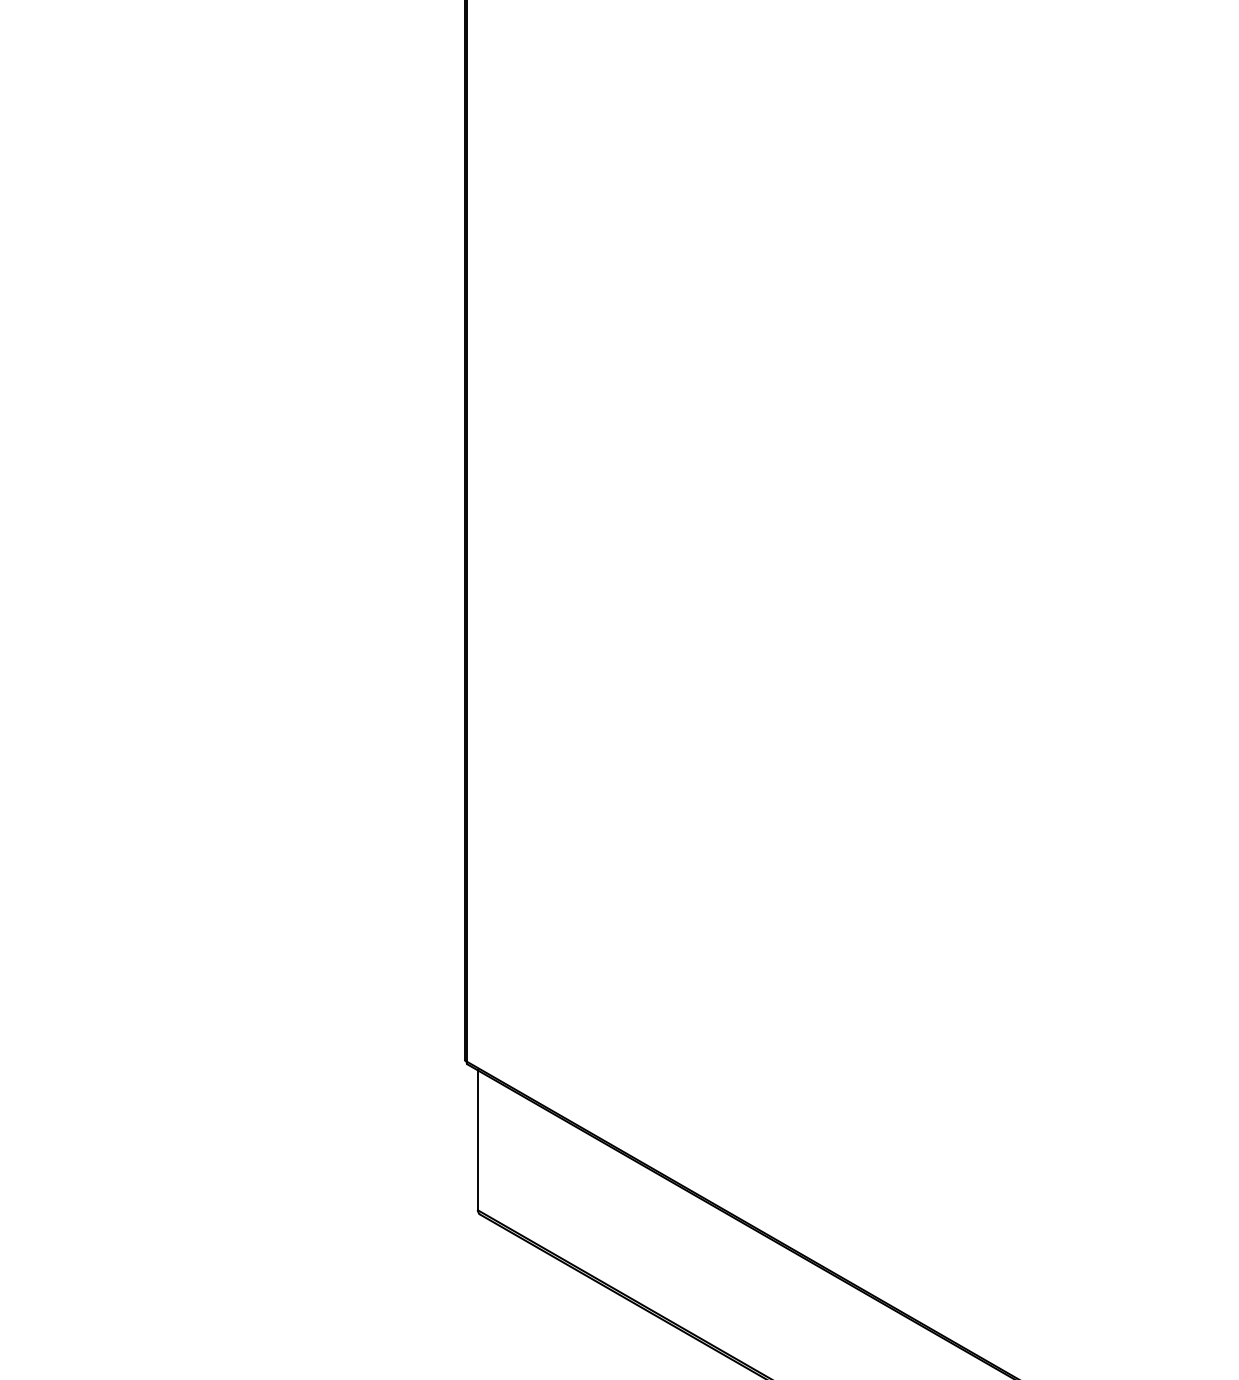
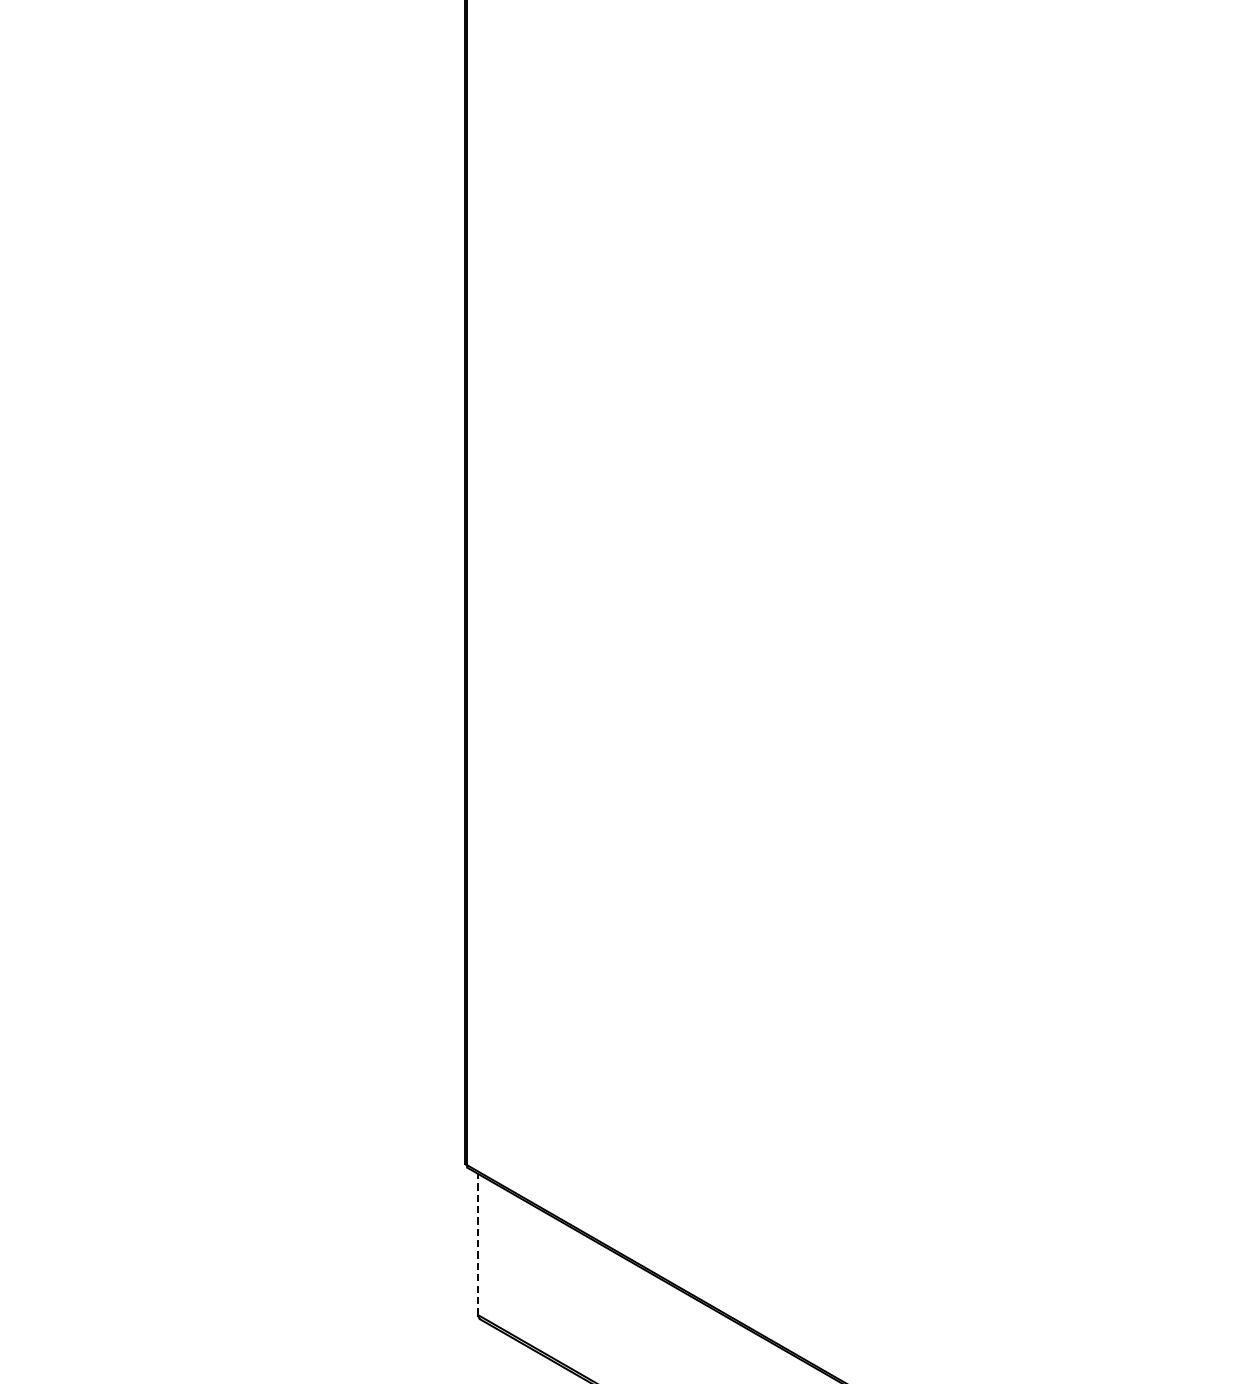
line: (478, 1140) -> (478, 1244), solid -> dashed

